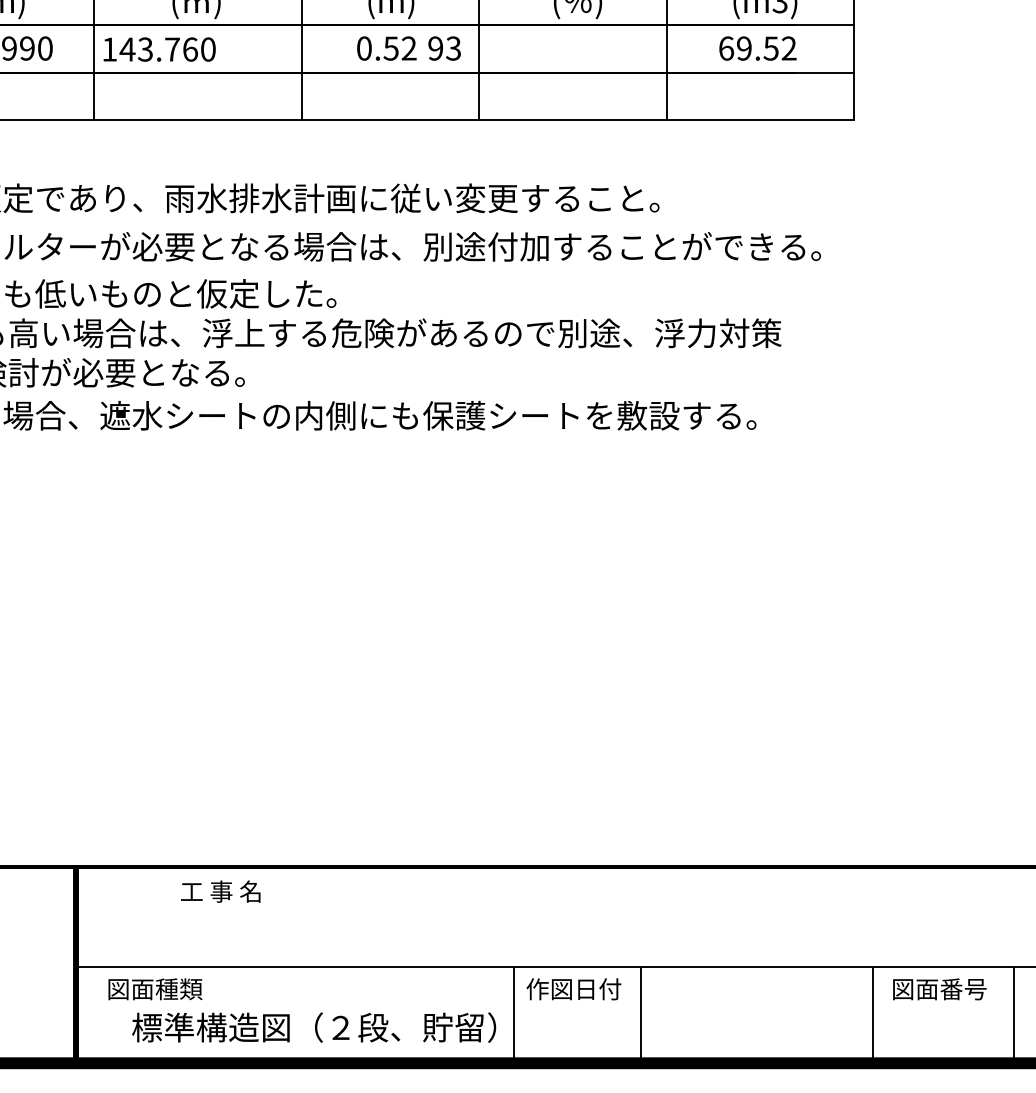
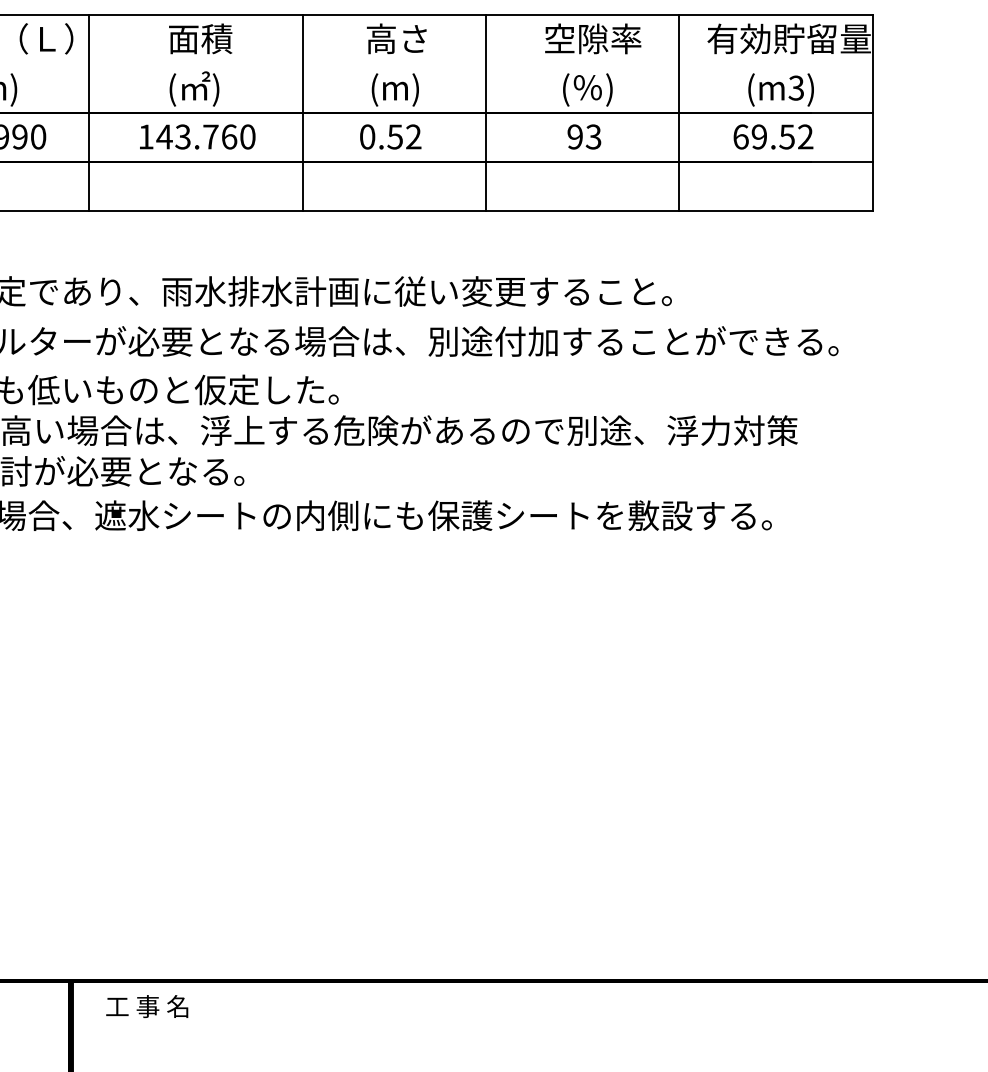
text: (444, 48) -> (584, 136), moved
text: (159, 49) -> (197, 136), moved
text: (220, 891) -> (146, 1006), moved

